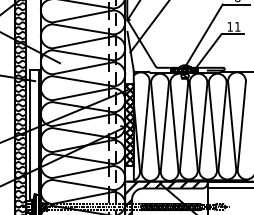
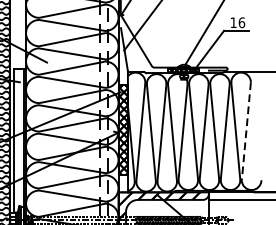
text: (237, 26) -> (241, 22), 11 -> 16
line: (241, 125) -> (246, 130), solid -> dashed

